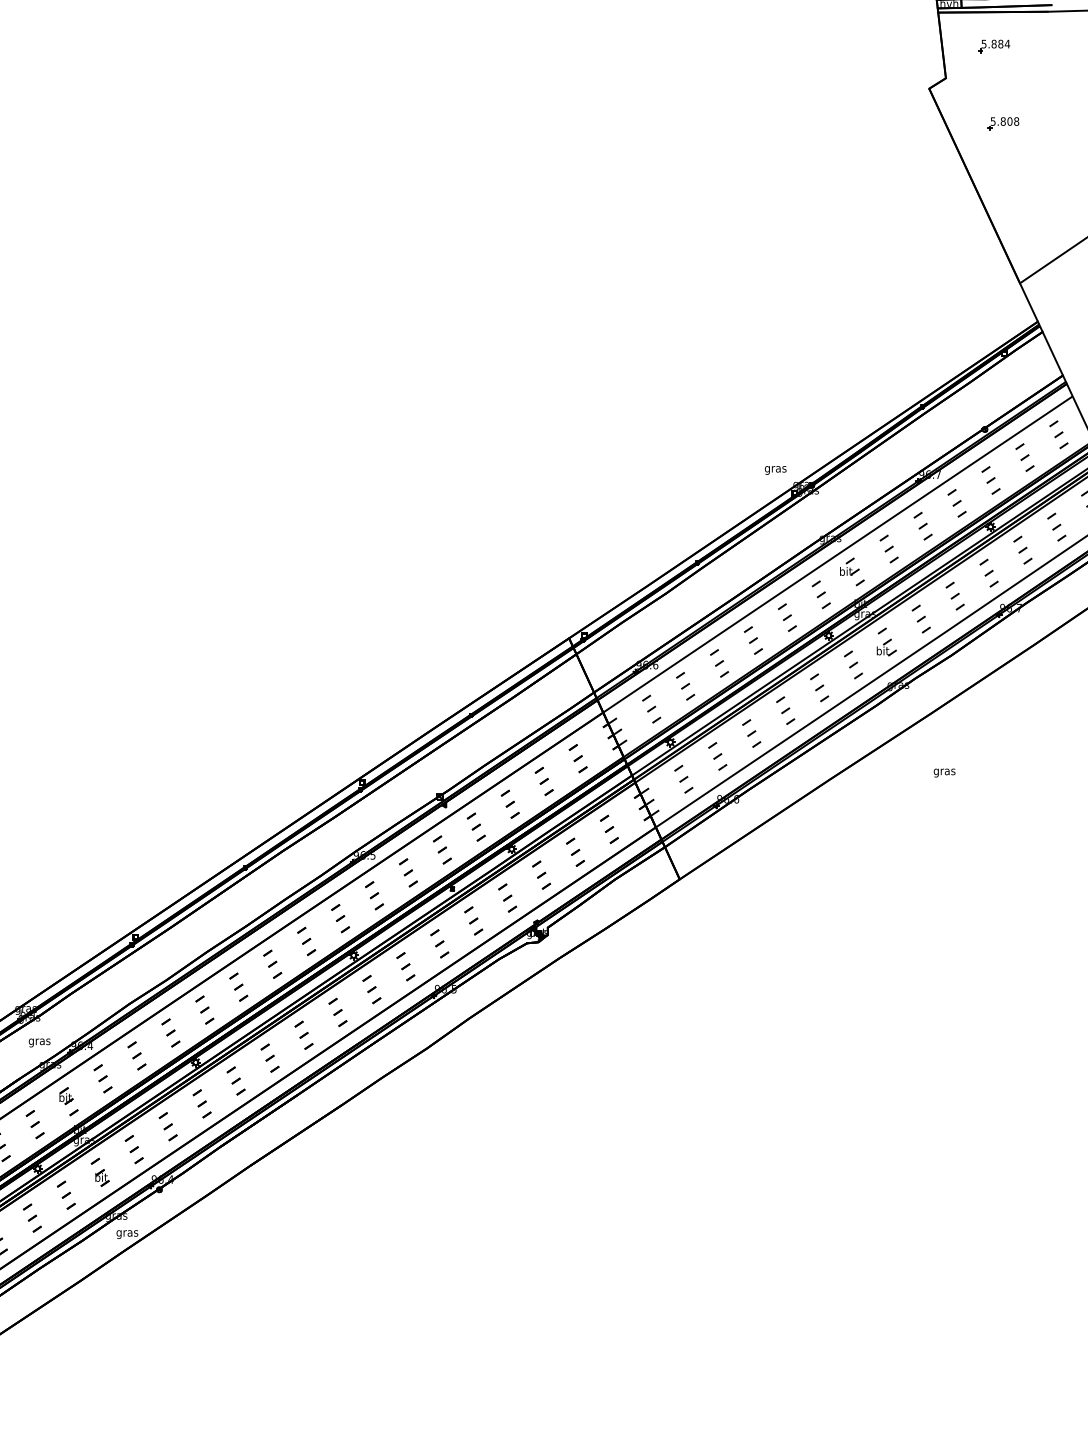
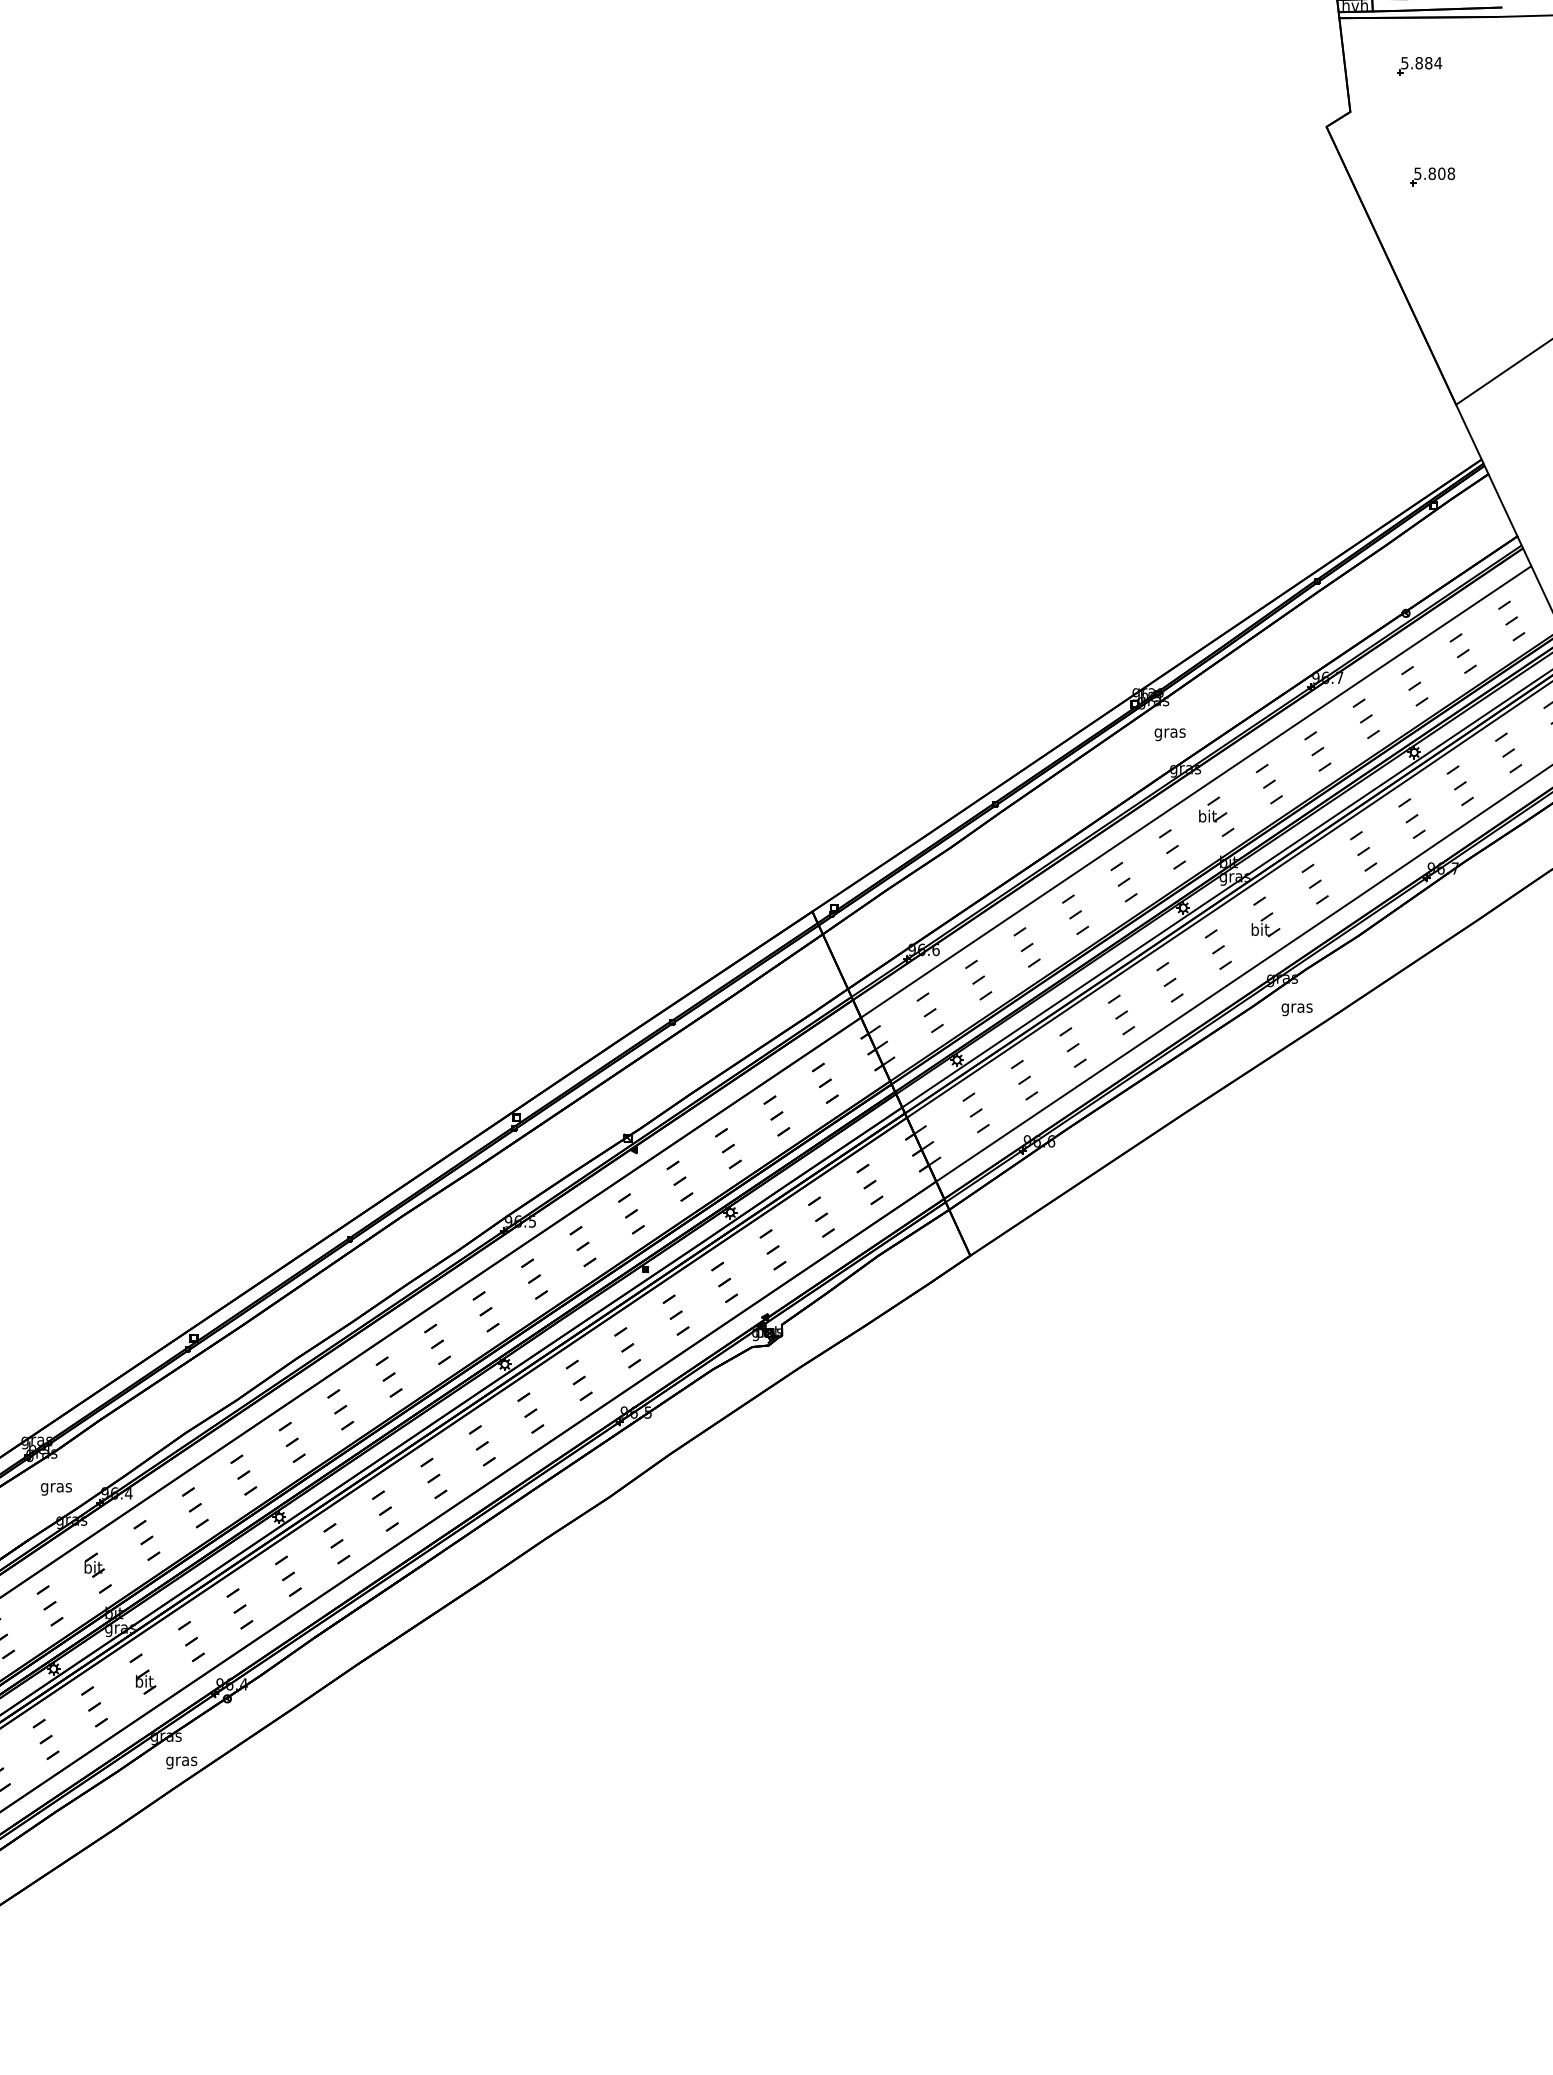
text: (775, 470) -> (1169, 734), moved
text: (944, 772) -> (1296, 1008), moved

